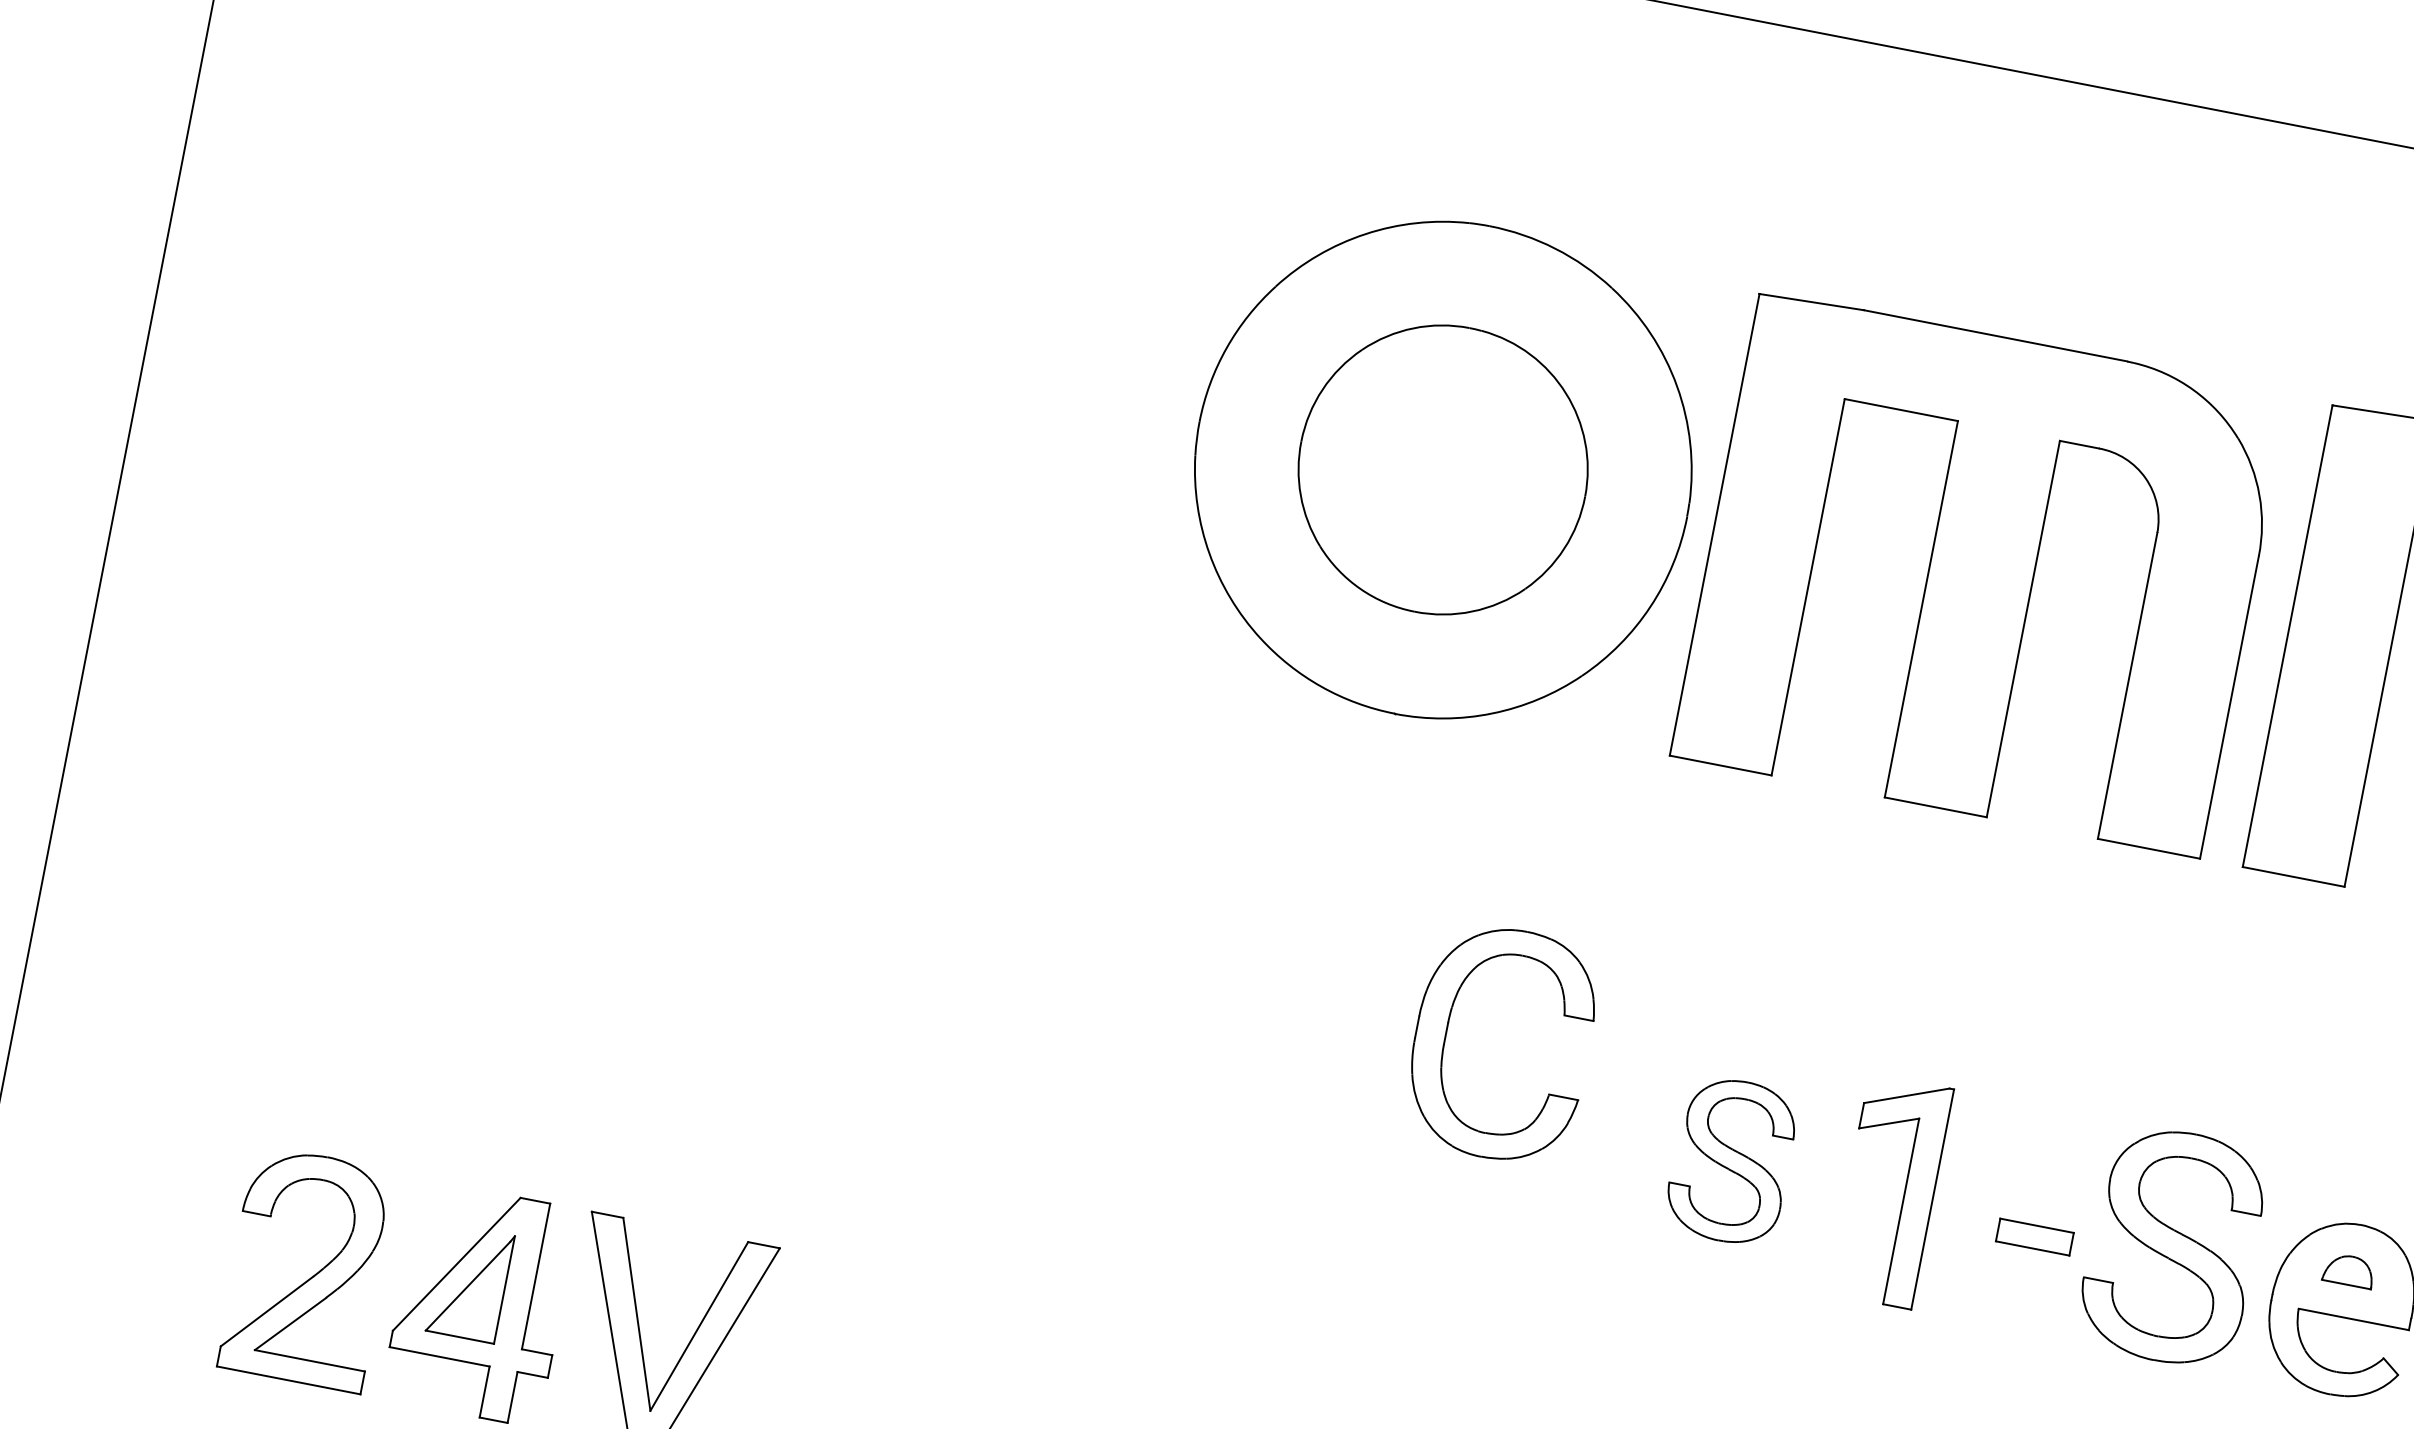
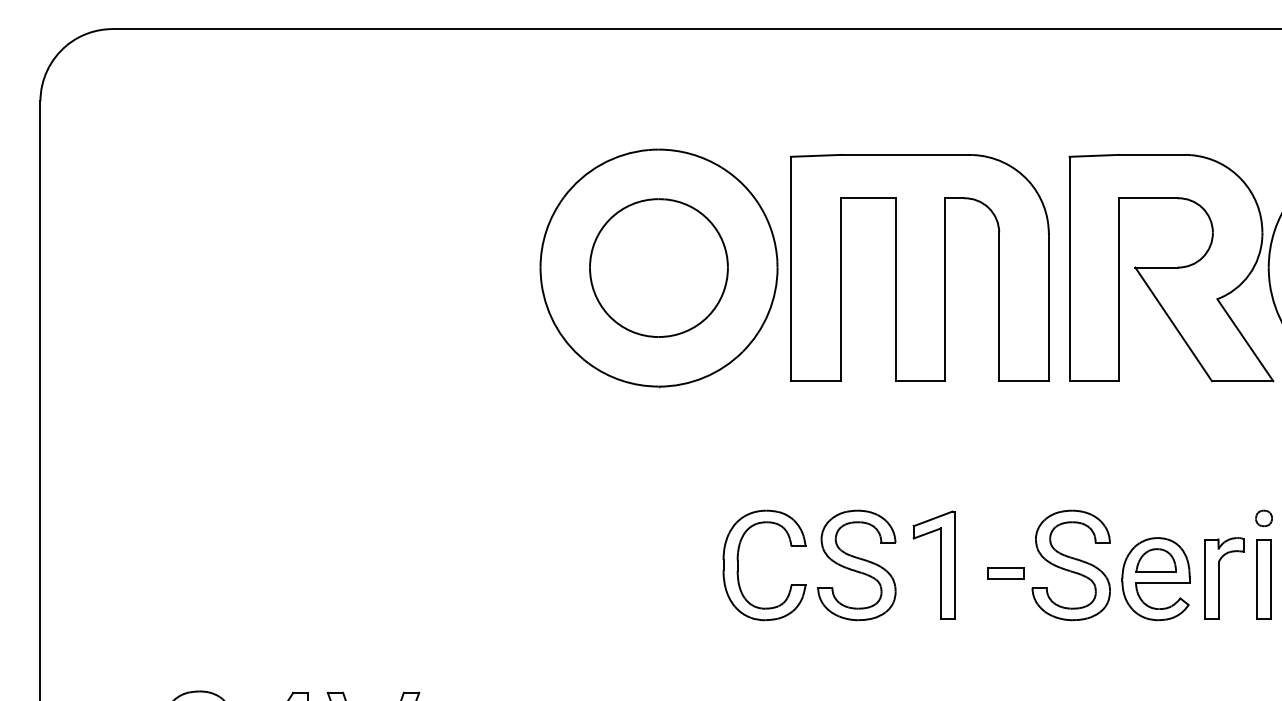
part: (1447, 1033) -> (738, 565), moved
part: (1730, 1161) -> (856, 565), size x1.43
part: (2347, 1270) -> (1155, 560), size x1.67

